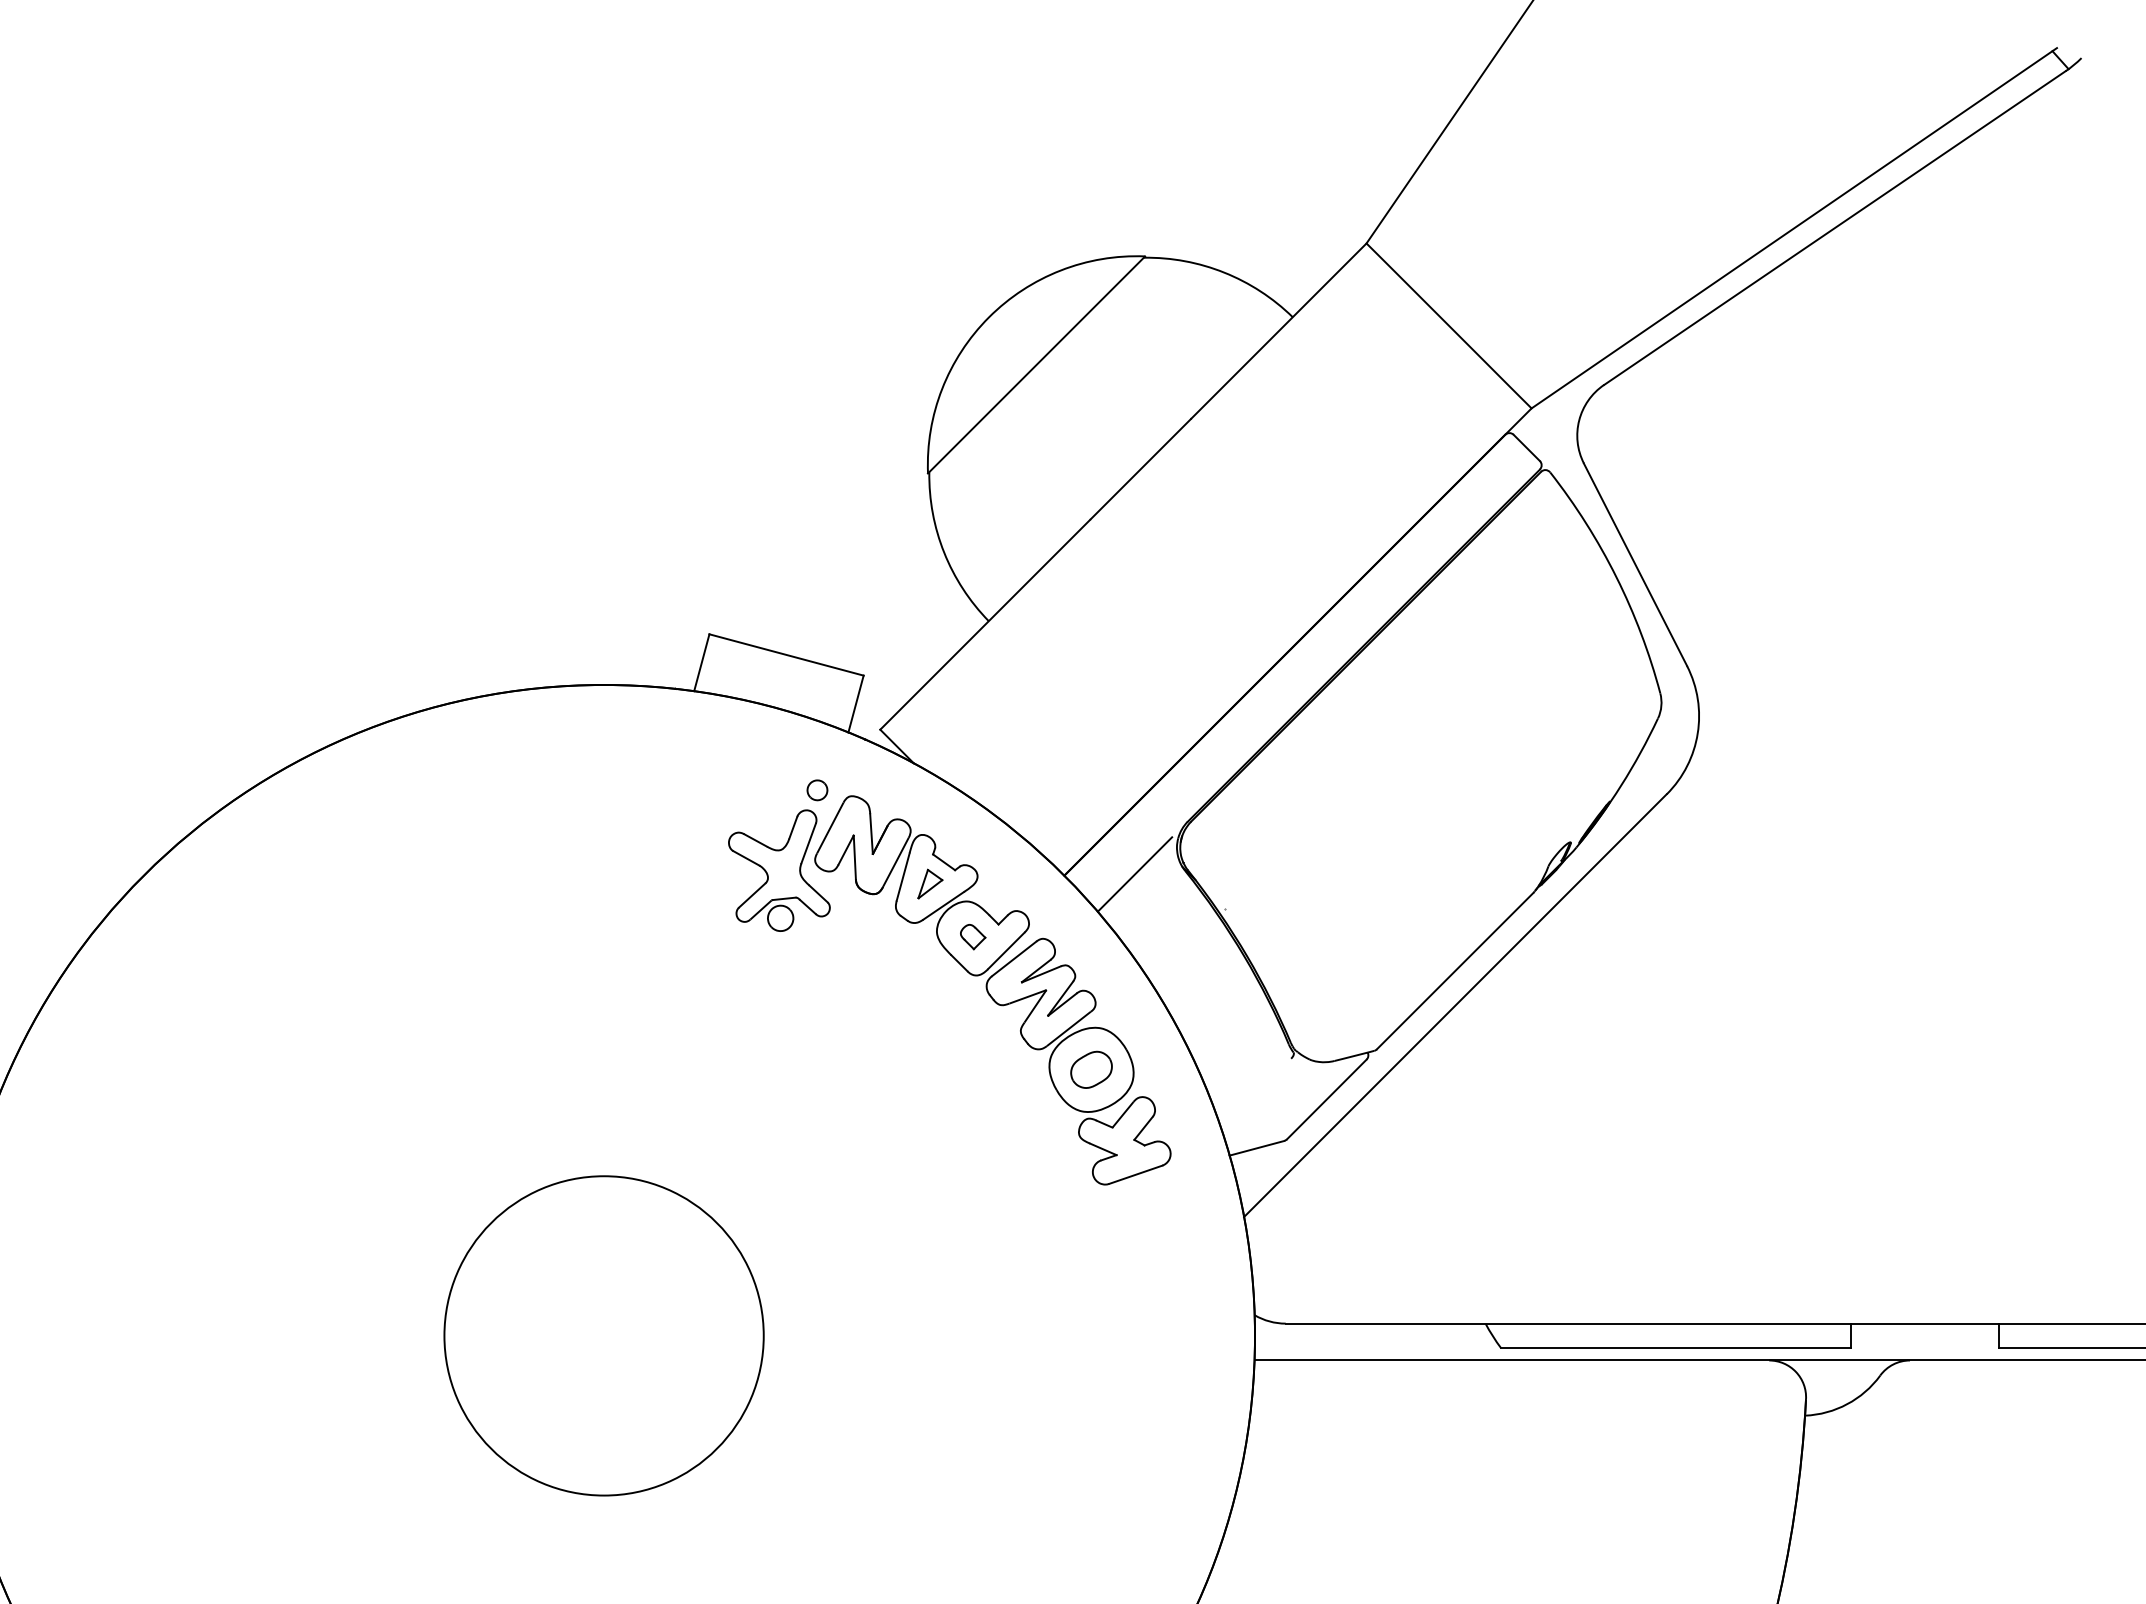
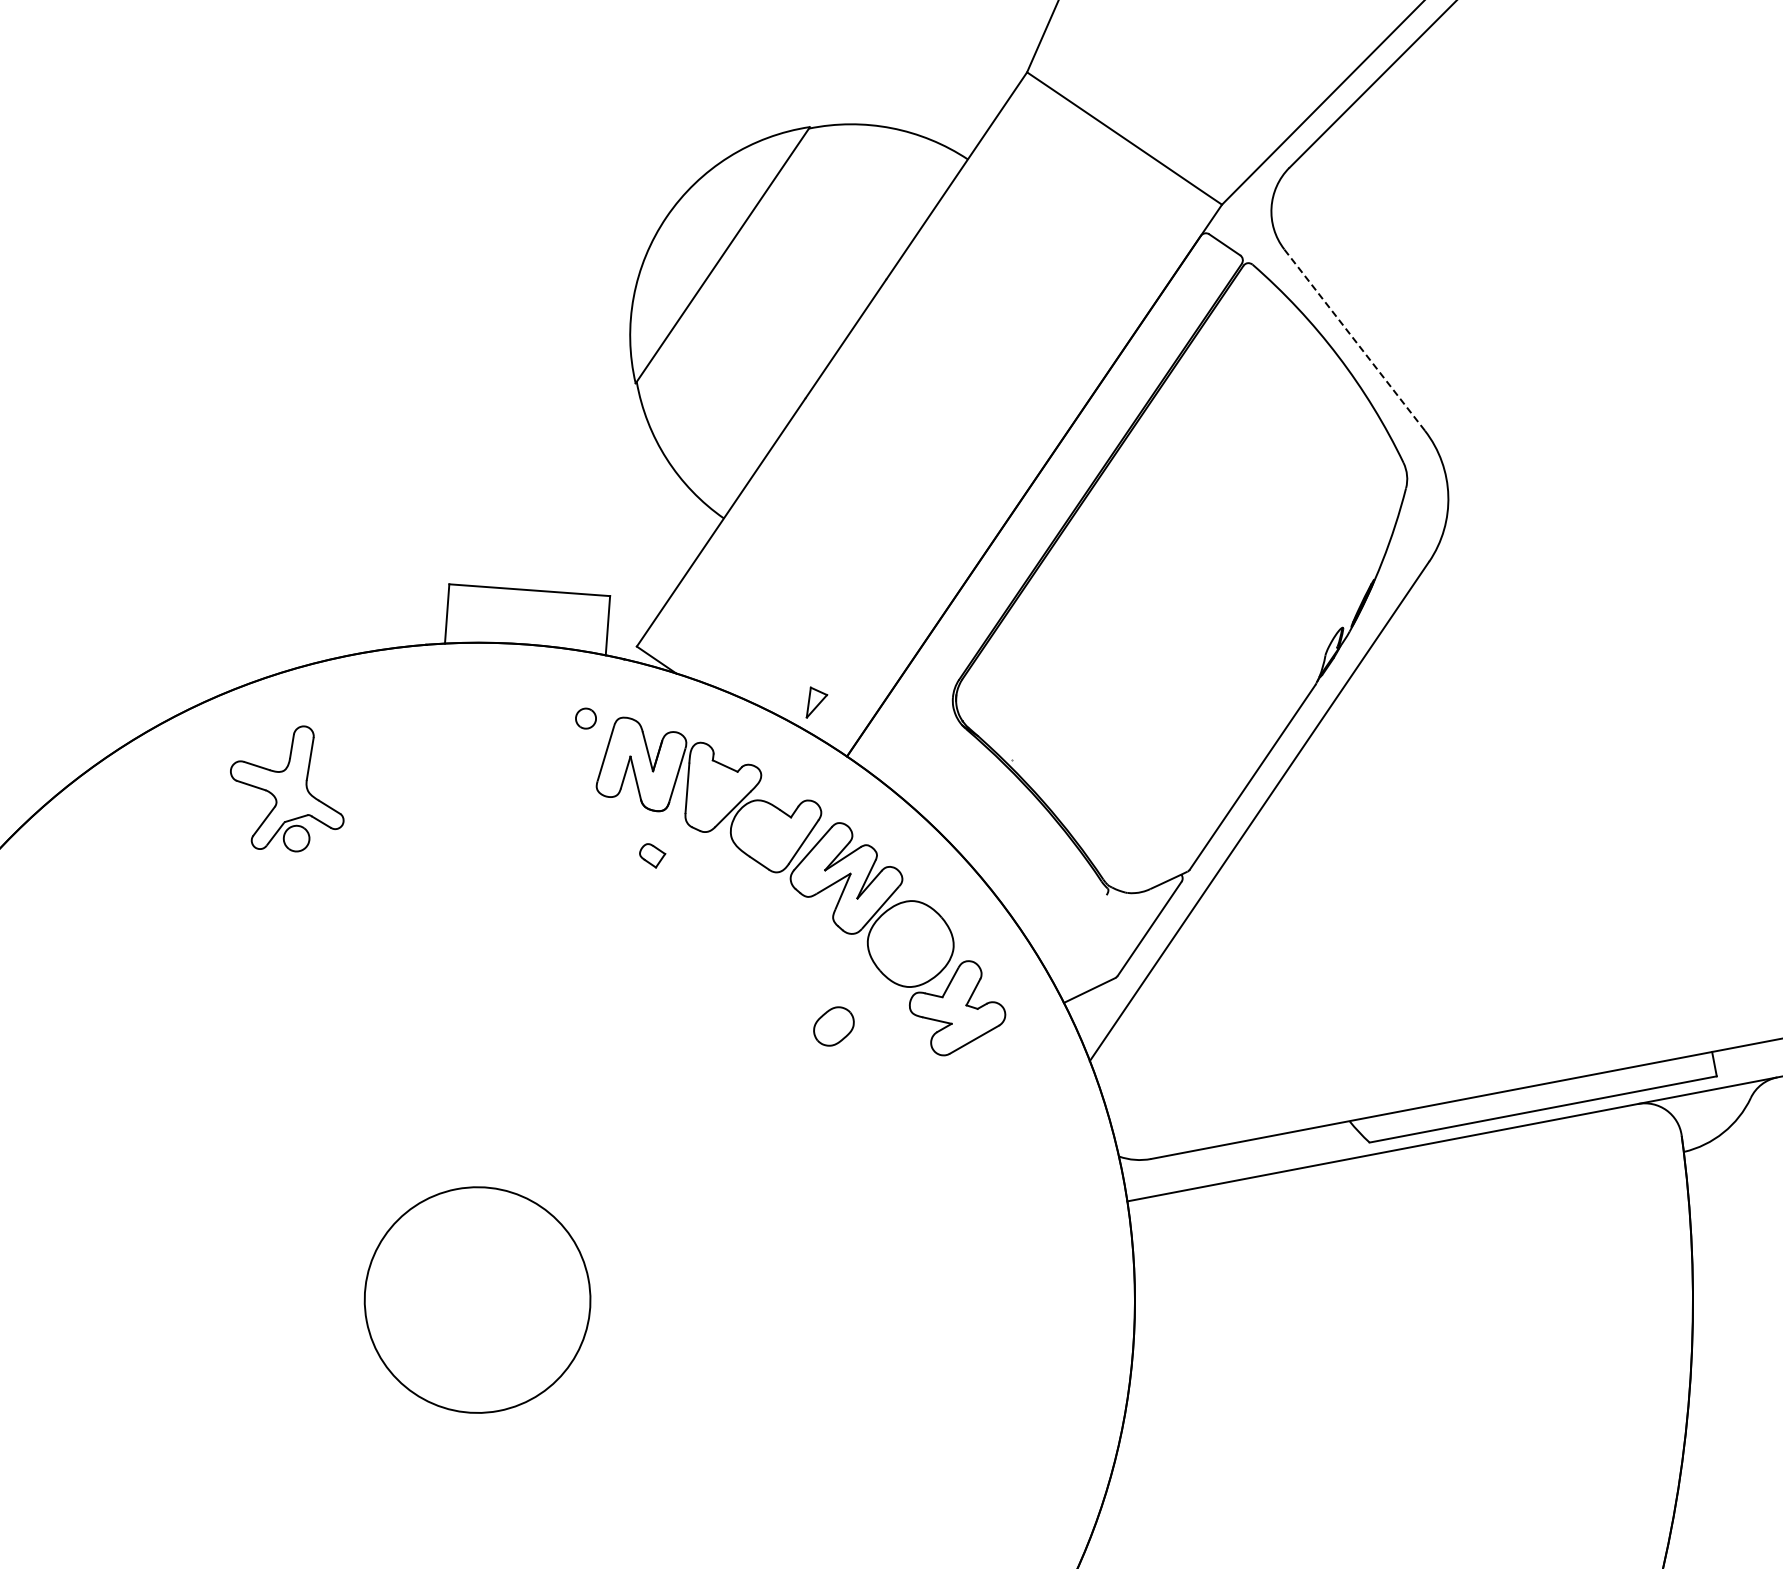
line: (1635, 564) -> (1354, 339), solid -> dashed
part: (779, 870) -> (286, 791), moved
line: (1134, 874) -> (916, 742), removed
part: (930, 883) -> (815, 700), moved
part: (973, 937) -> (653, 856), moved
part: (1091, 1069) -> (833, 1026), moved
circle: (603, 1335) -> (476, 1299), size x0.7

